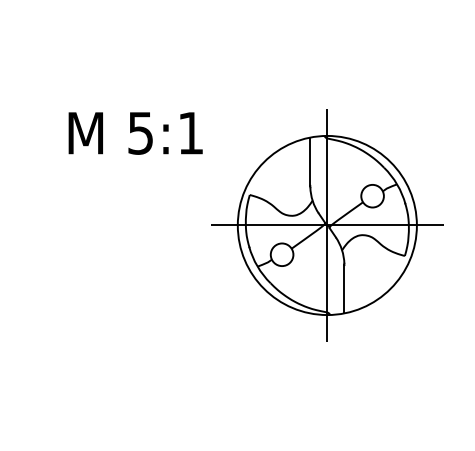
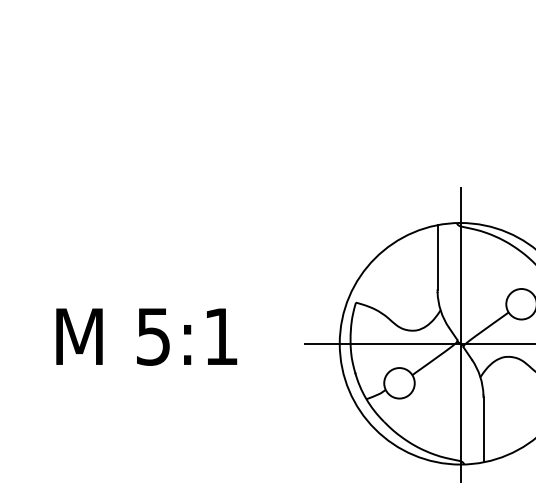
text: (135, 133) -> (146, 337), moved

